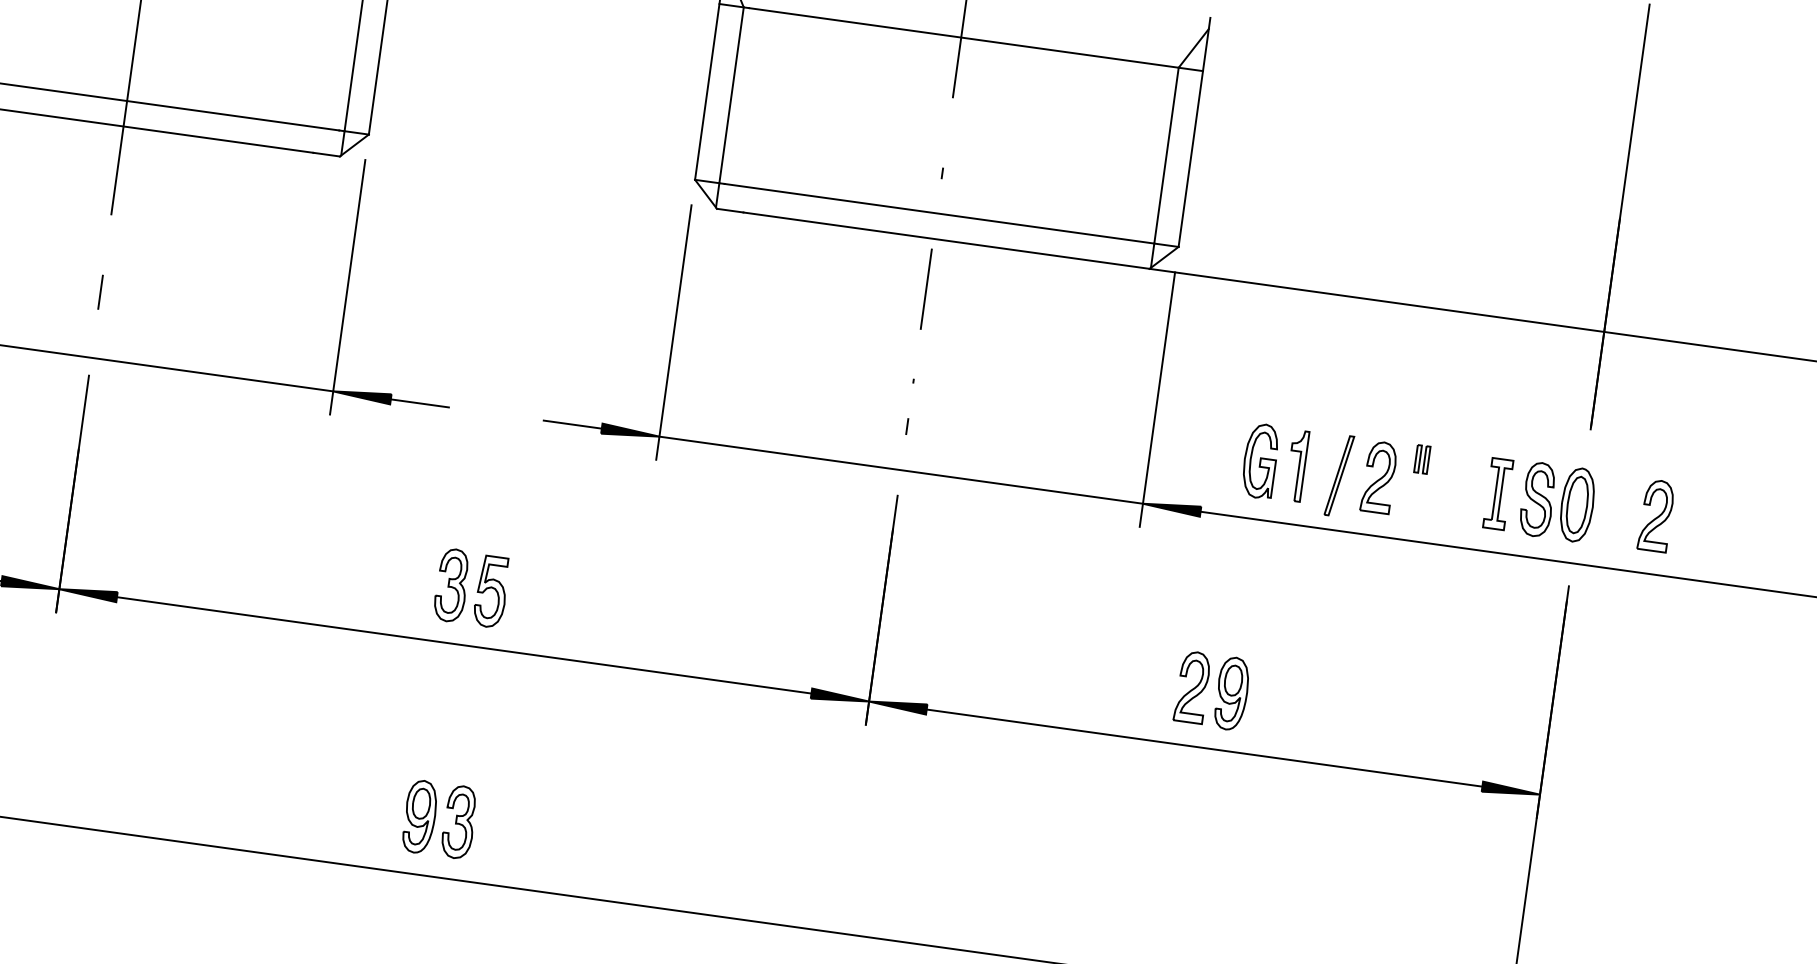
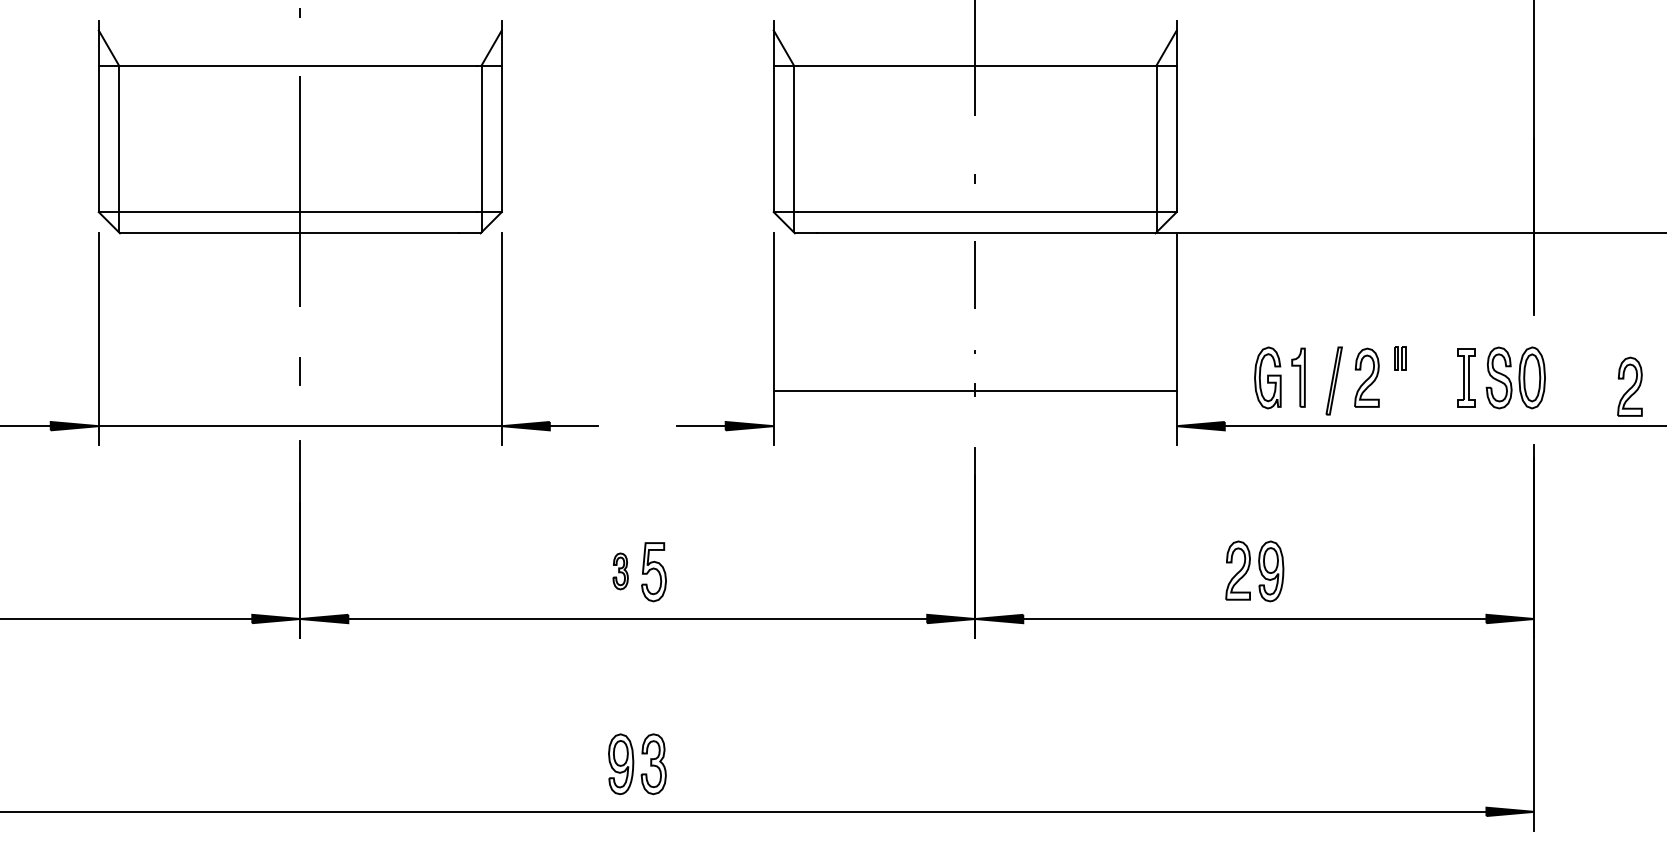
line: (900, 470) -> (974, 391), moved
part: (1655, 515) -> (1629, 386), moved
part: (451, 585) -> (620, 571), size x0.6

